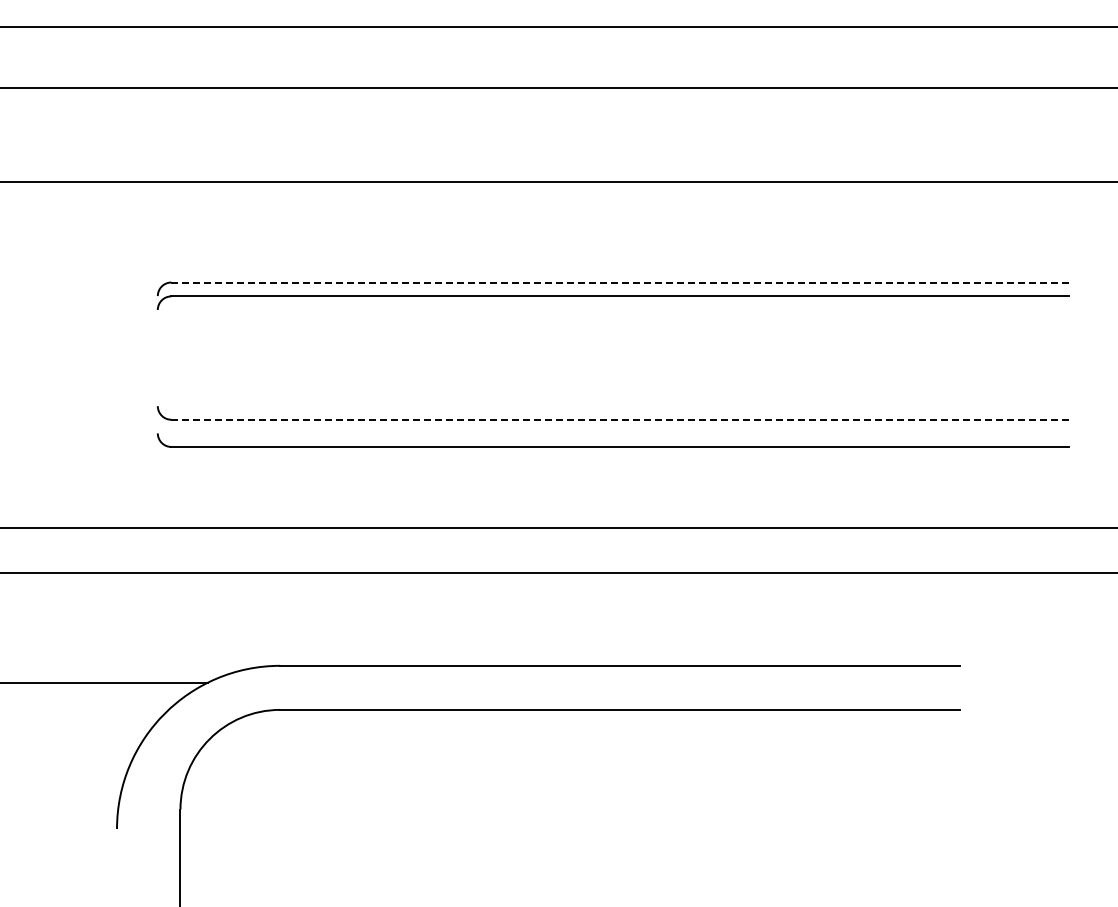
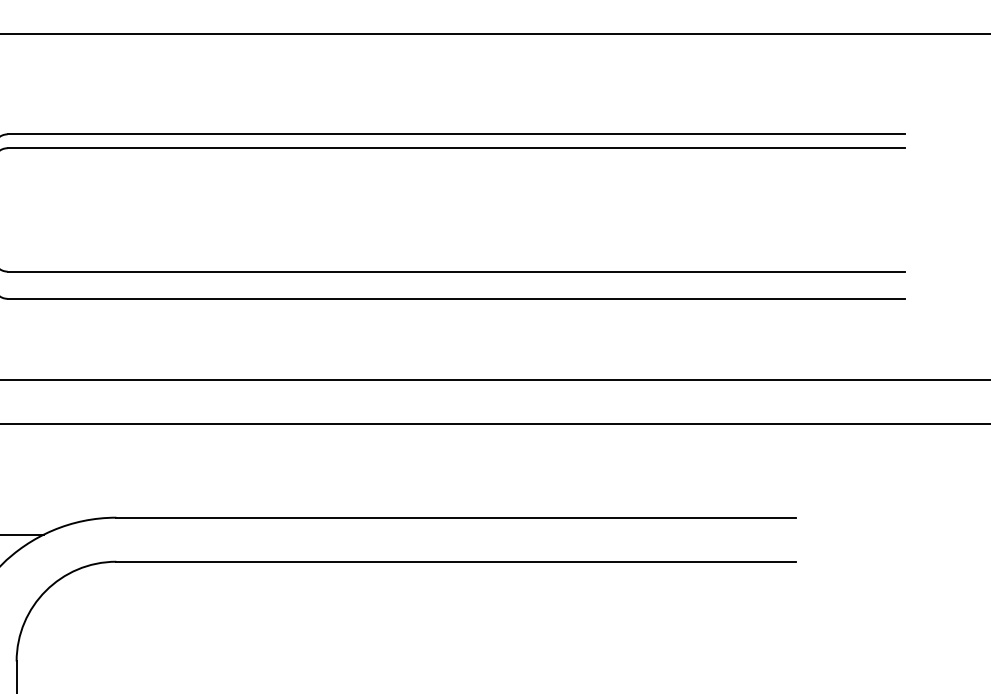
line: (620, 282) -> (456, 134), dashed -> solid
line: (620, 419) -> (456, 271), dashed -> solid

